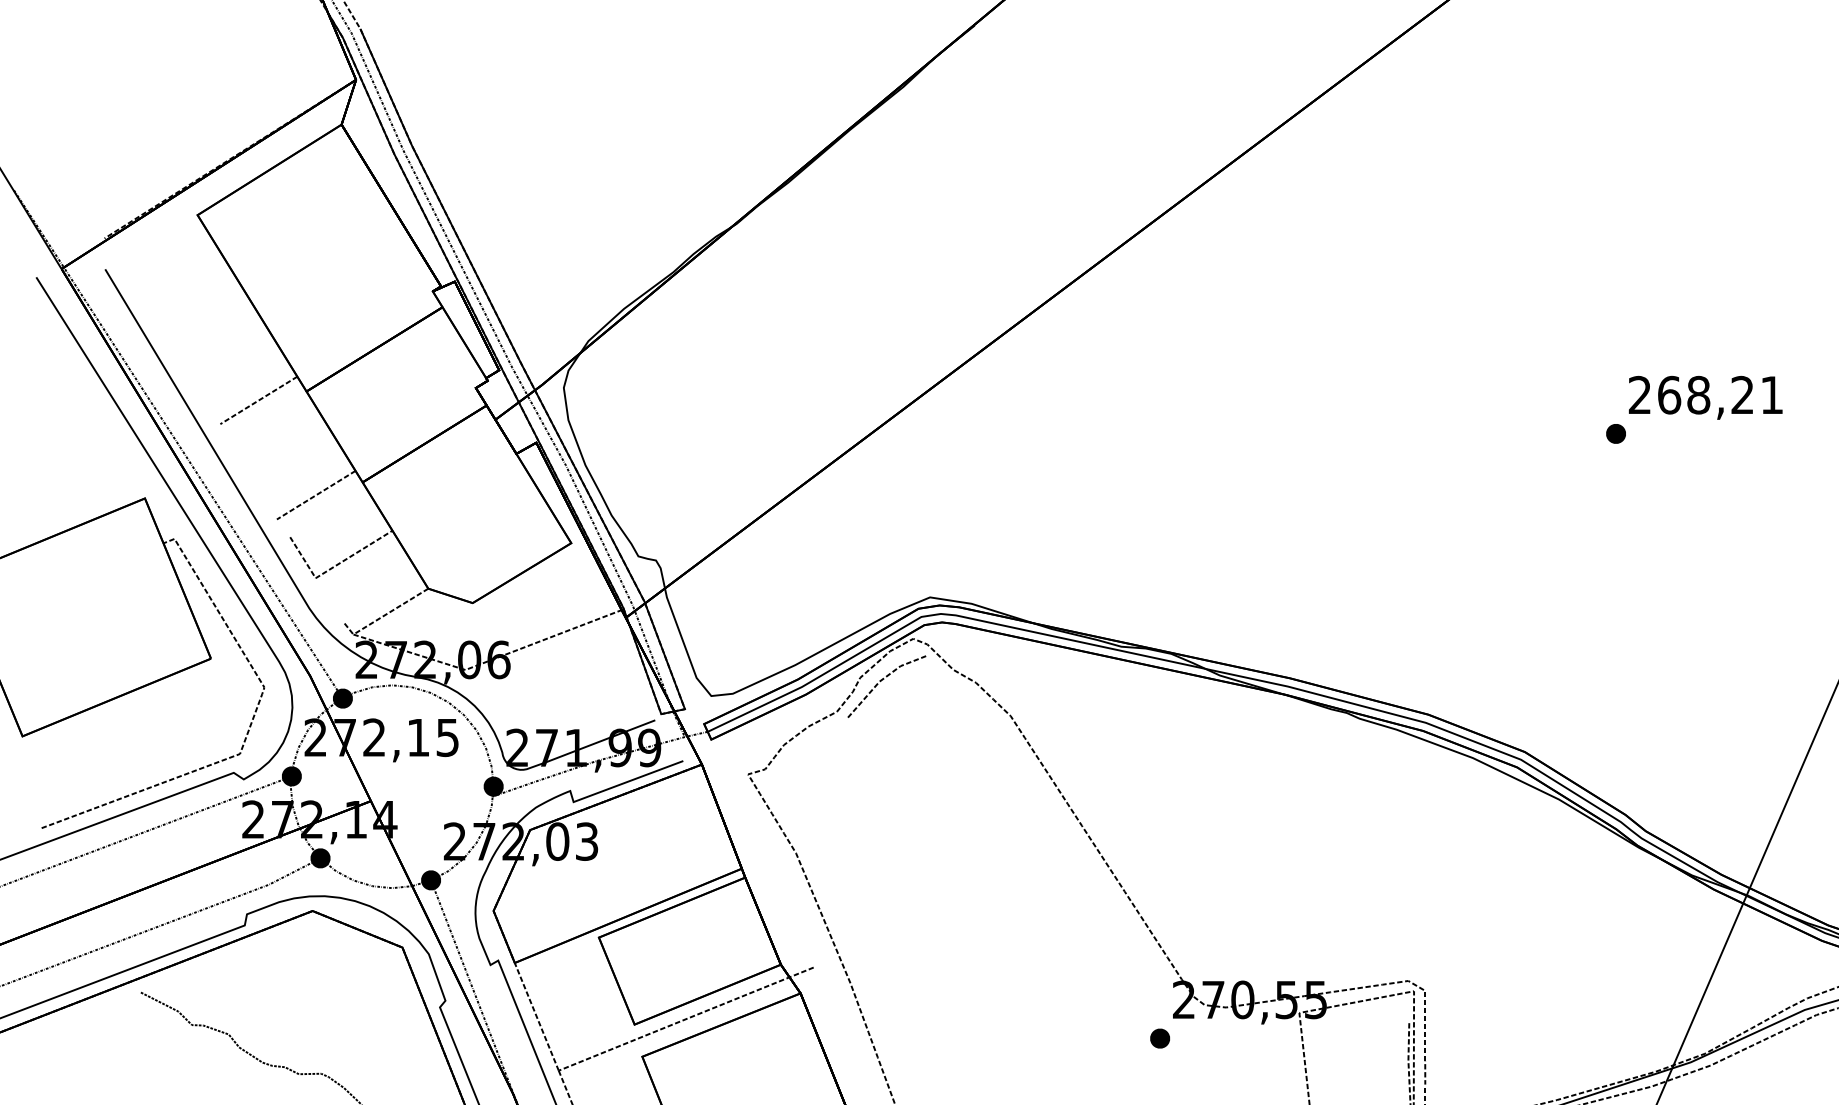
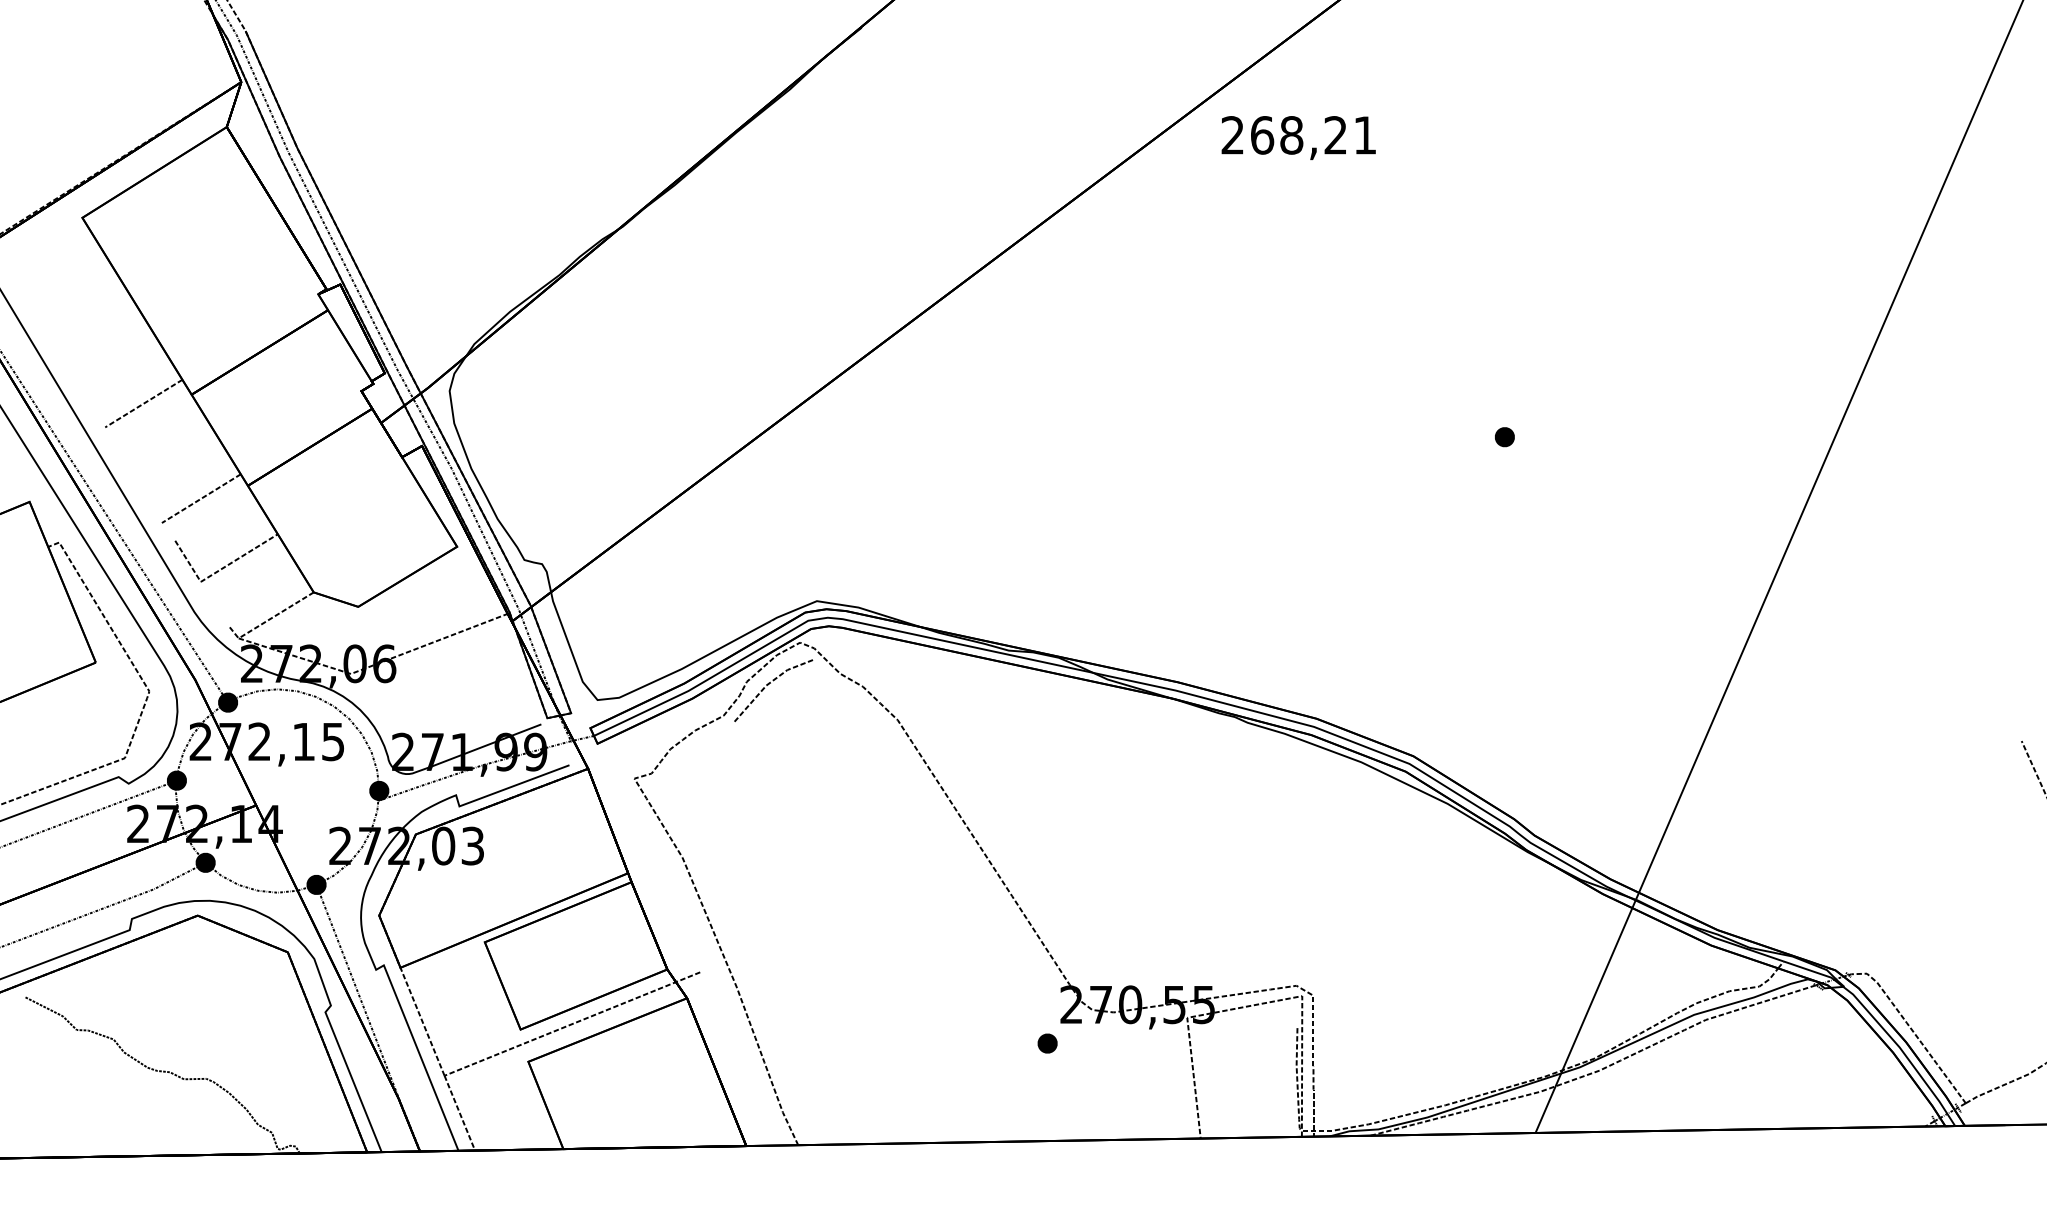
text: (1705, 397) -> (1298, 137), moved

